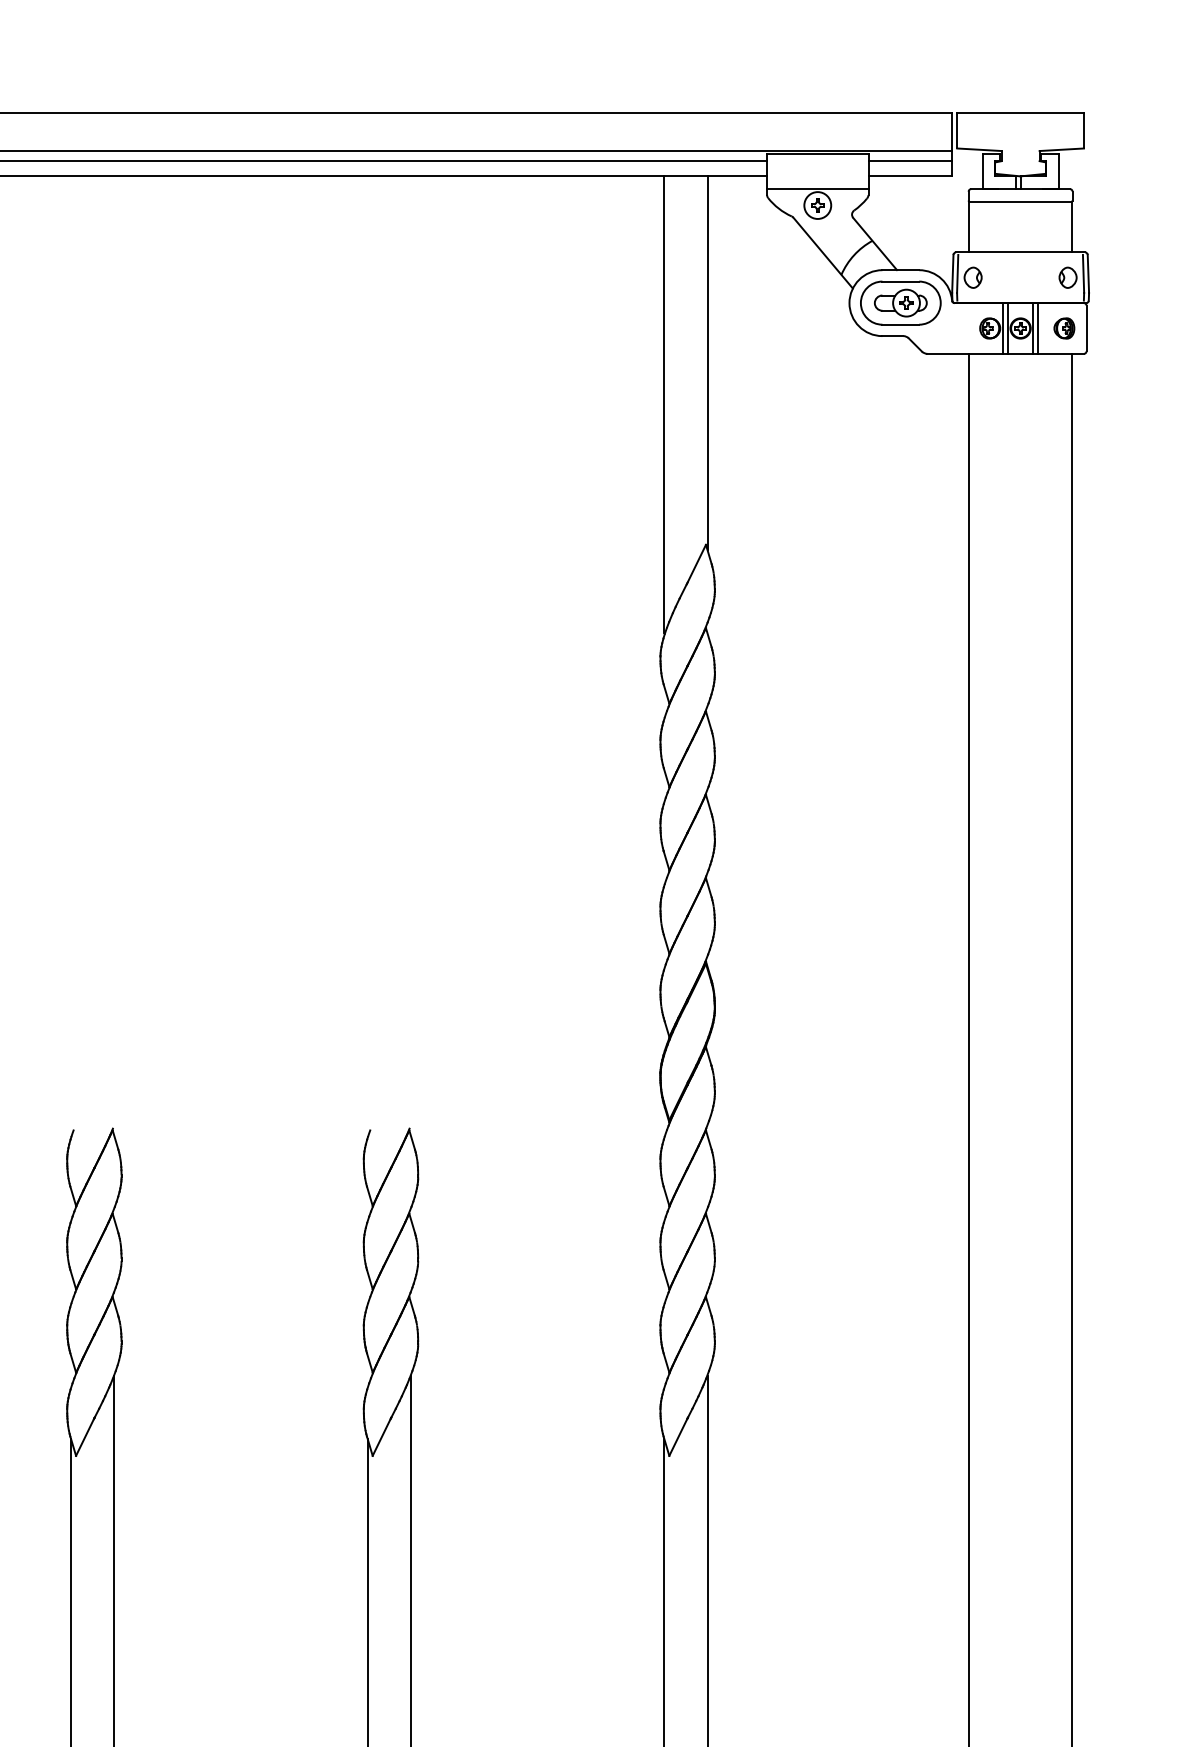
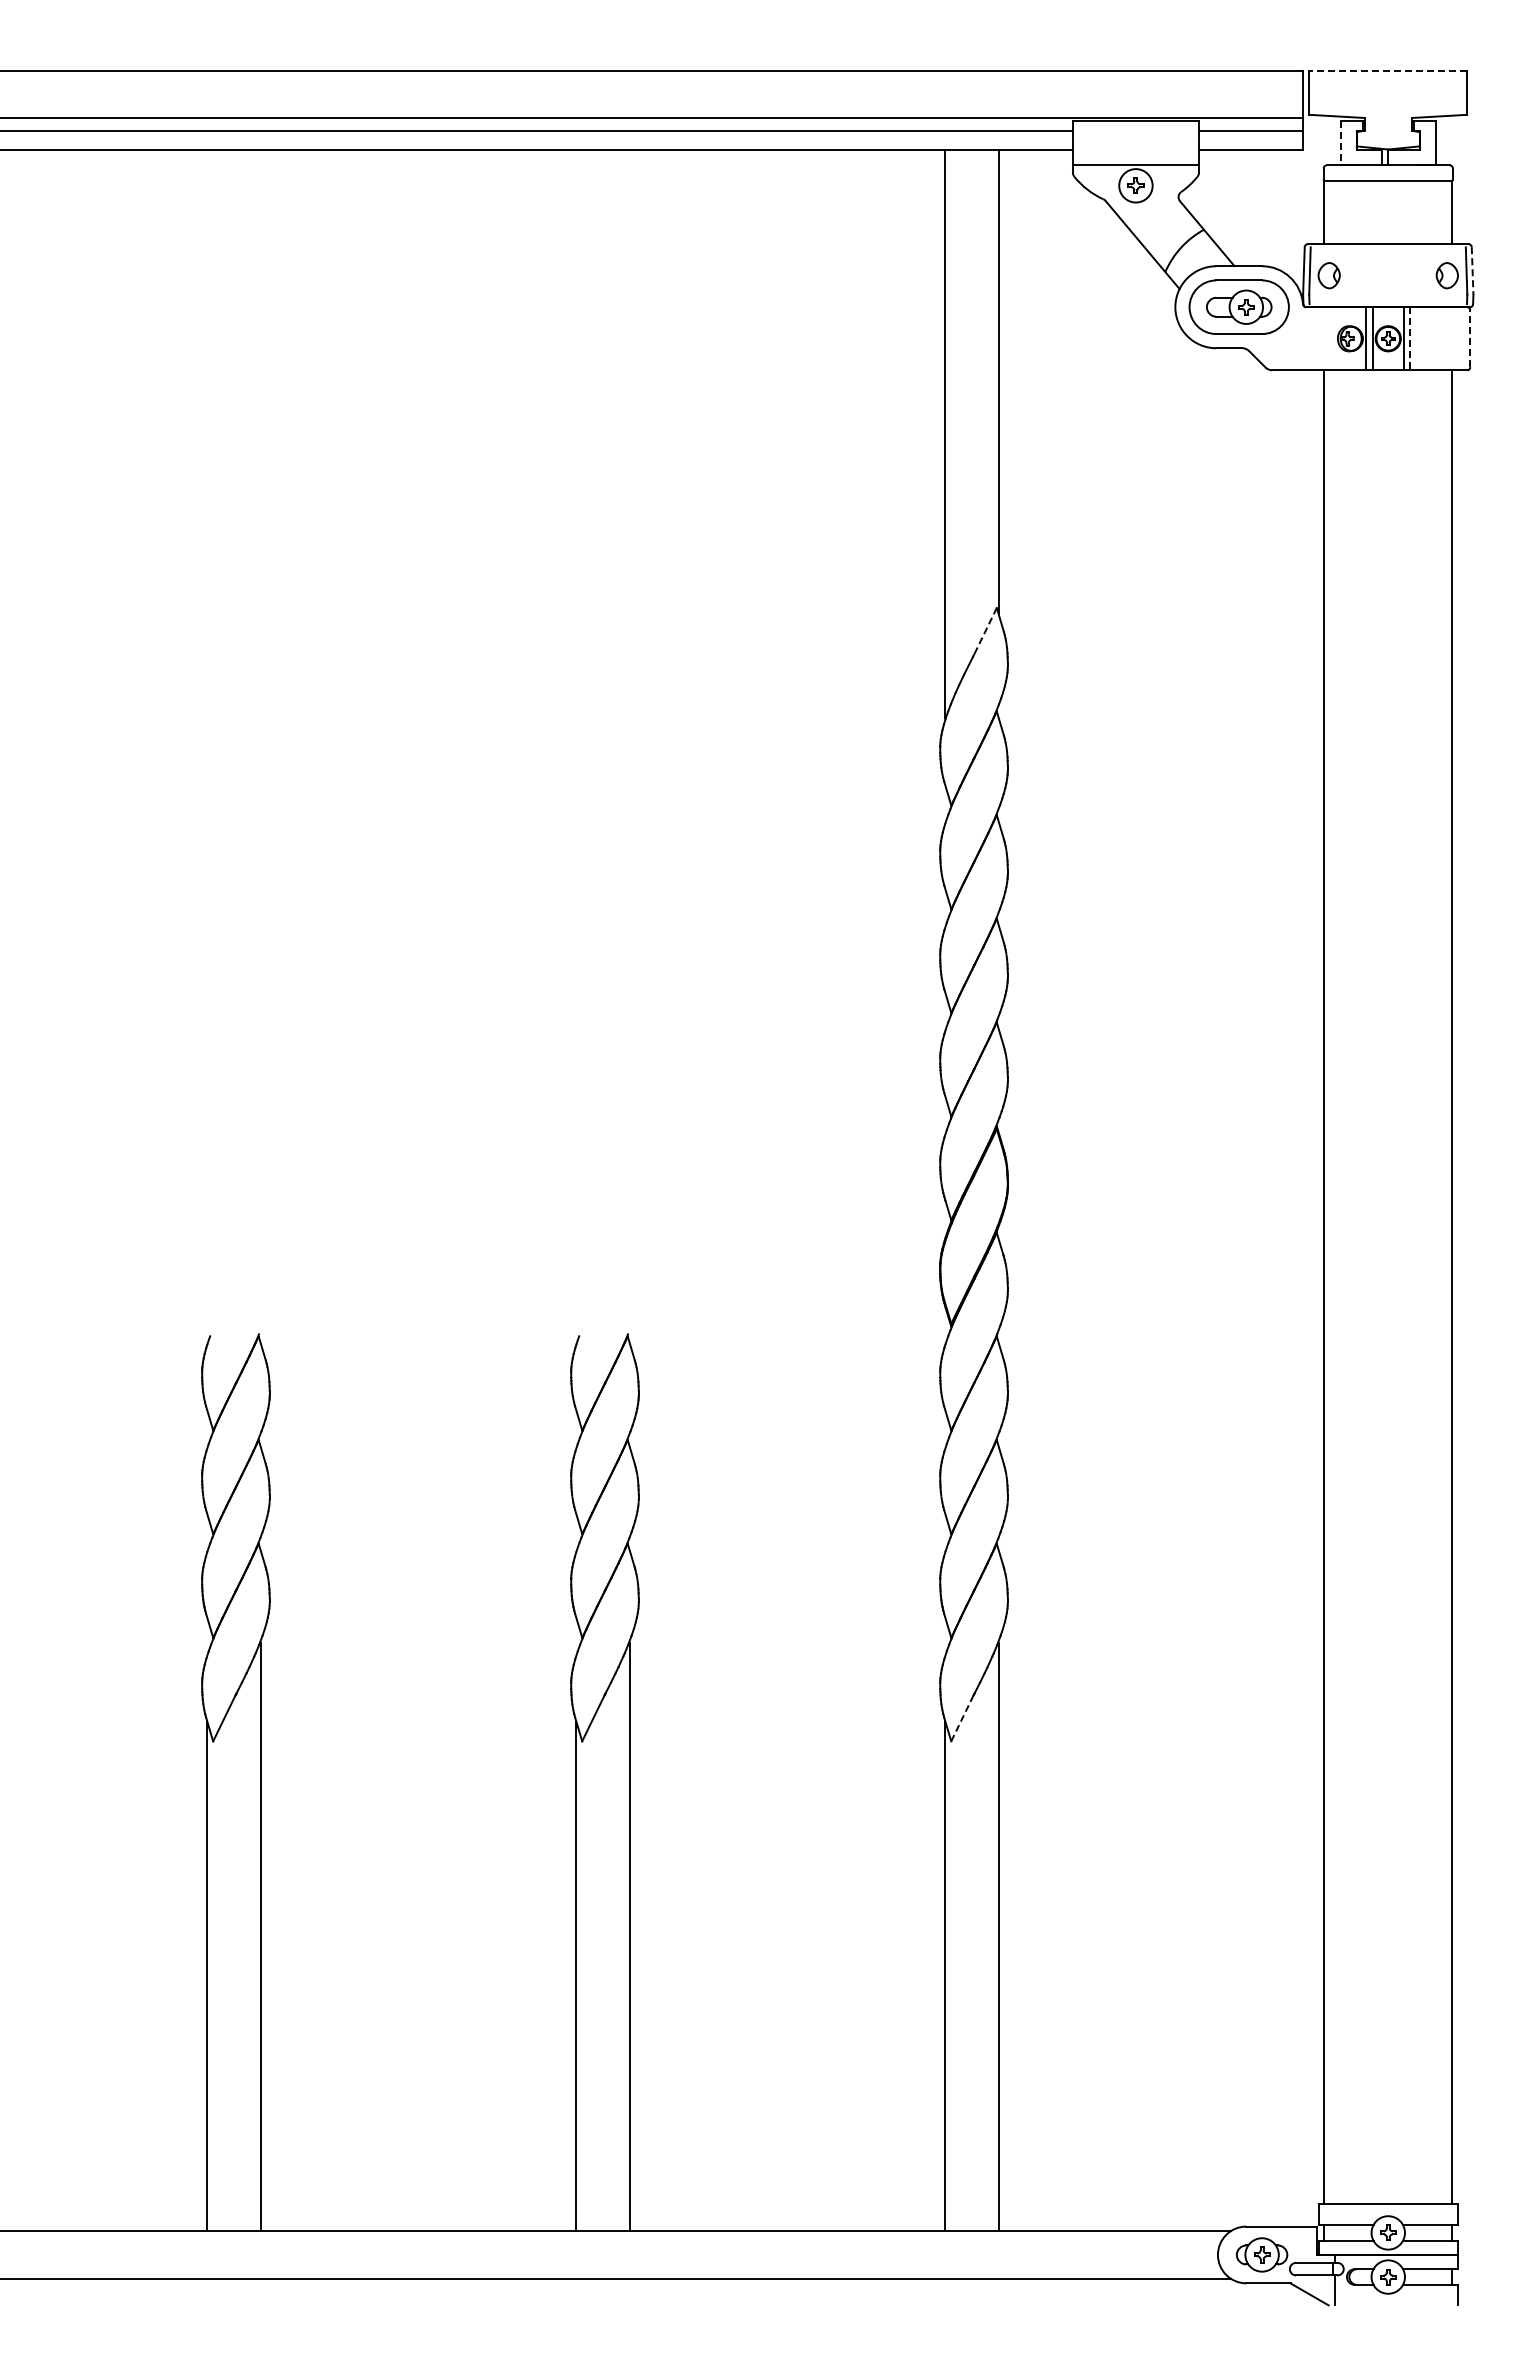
line: (1020, 112) -> (1388, 70), solid -> dashed
line: (982, 171) -> (1340, 143), solid -> dashed
line: (1088, 273) -> (1472, 270), solid -> dashed
line: (1038, 328) -> (1410, 338), solid -> dashed
part: (1064, 328) -> (1442, 338), removed
line: (1086, 328) -> (1470, 338), solid -> dashed
line: (696, 563) -> (985, 631), solid -> dashed
line: (678, 1436) -> (962, 1717), solid -> dashed

